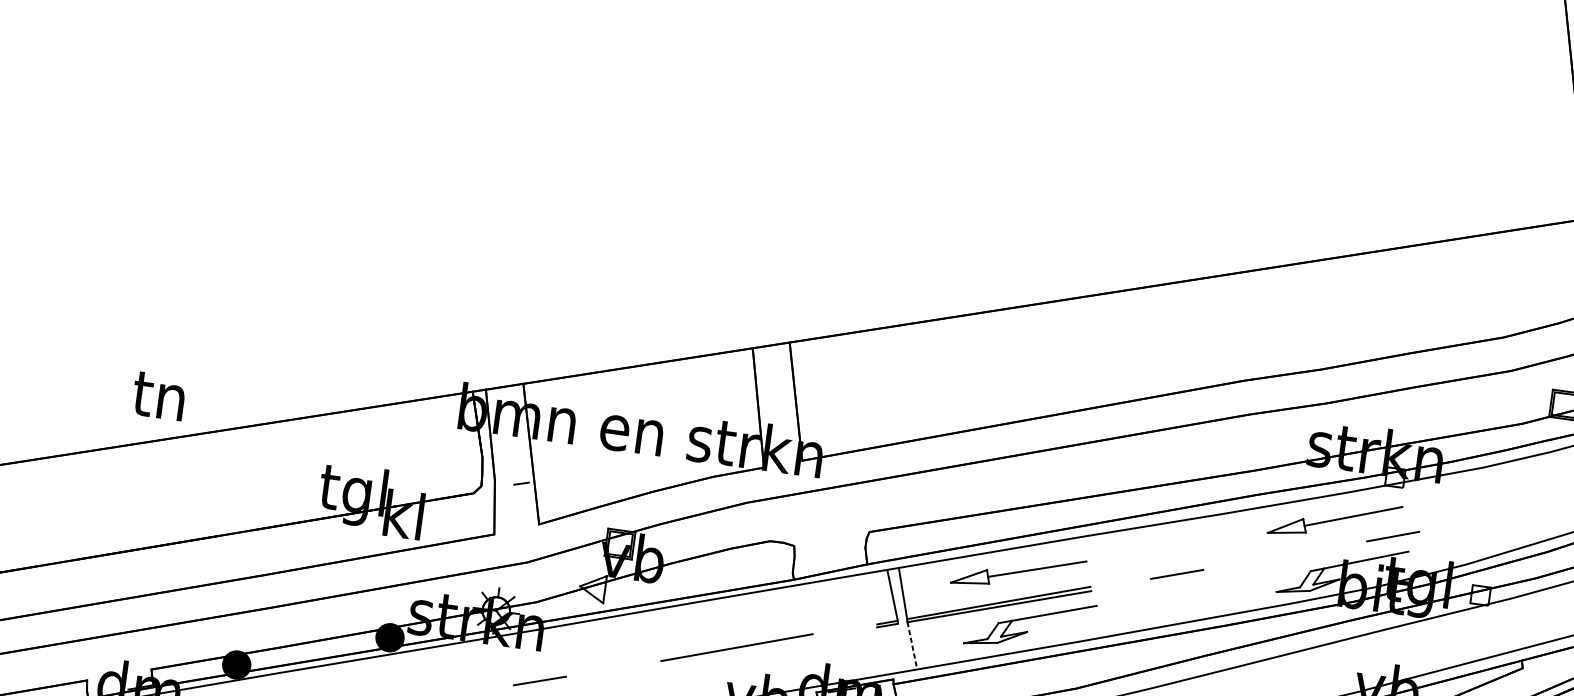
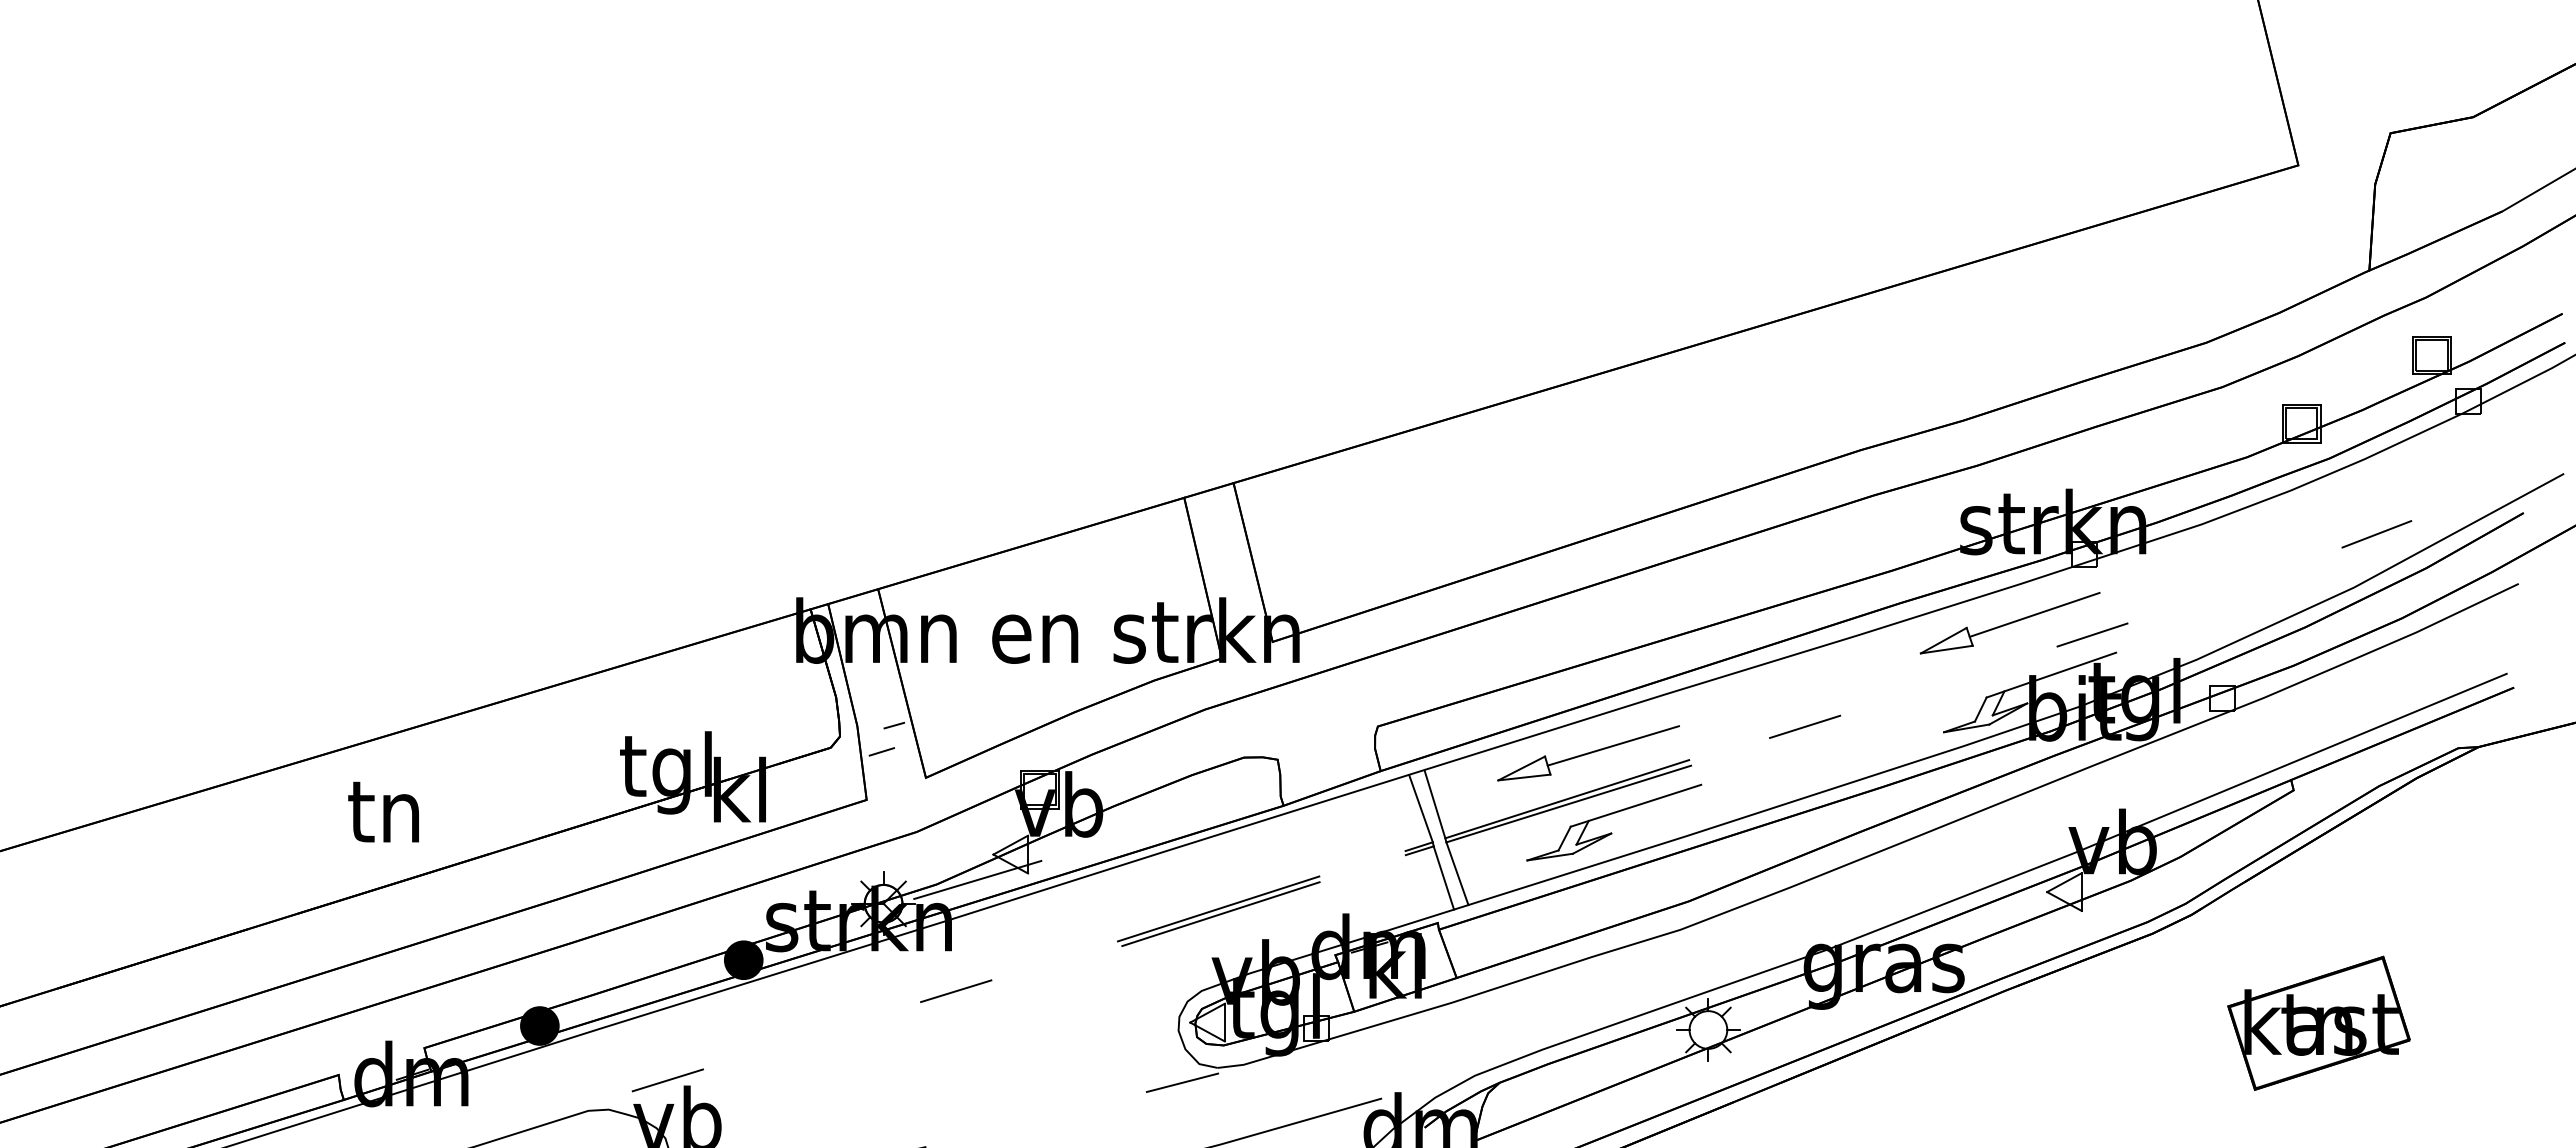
text: (158, 395) -> (383, 811), moved
line: (509, 501) -> (881, 751), added
line: (566, 602) -> (977, 879), added
line: (912, 646) -> (1457, 874), dashed -> solid
line: (901, 647) -> (1443, 877), added
line: (737, 651) -> (1220, 914), added

